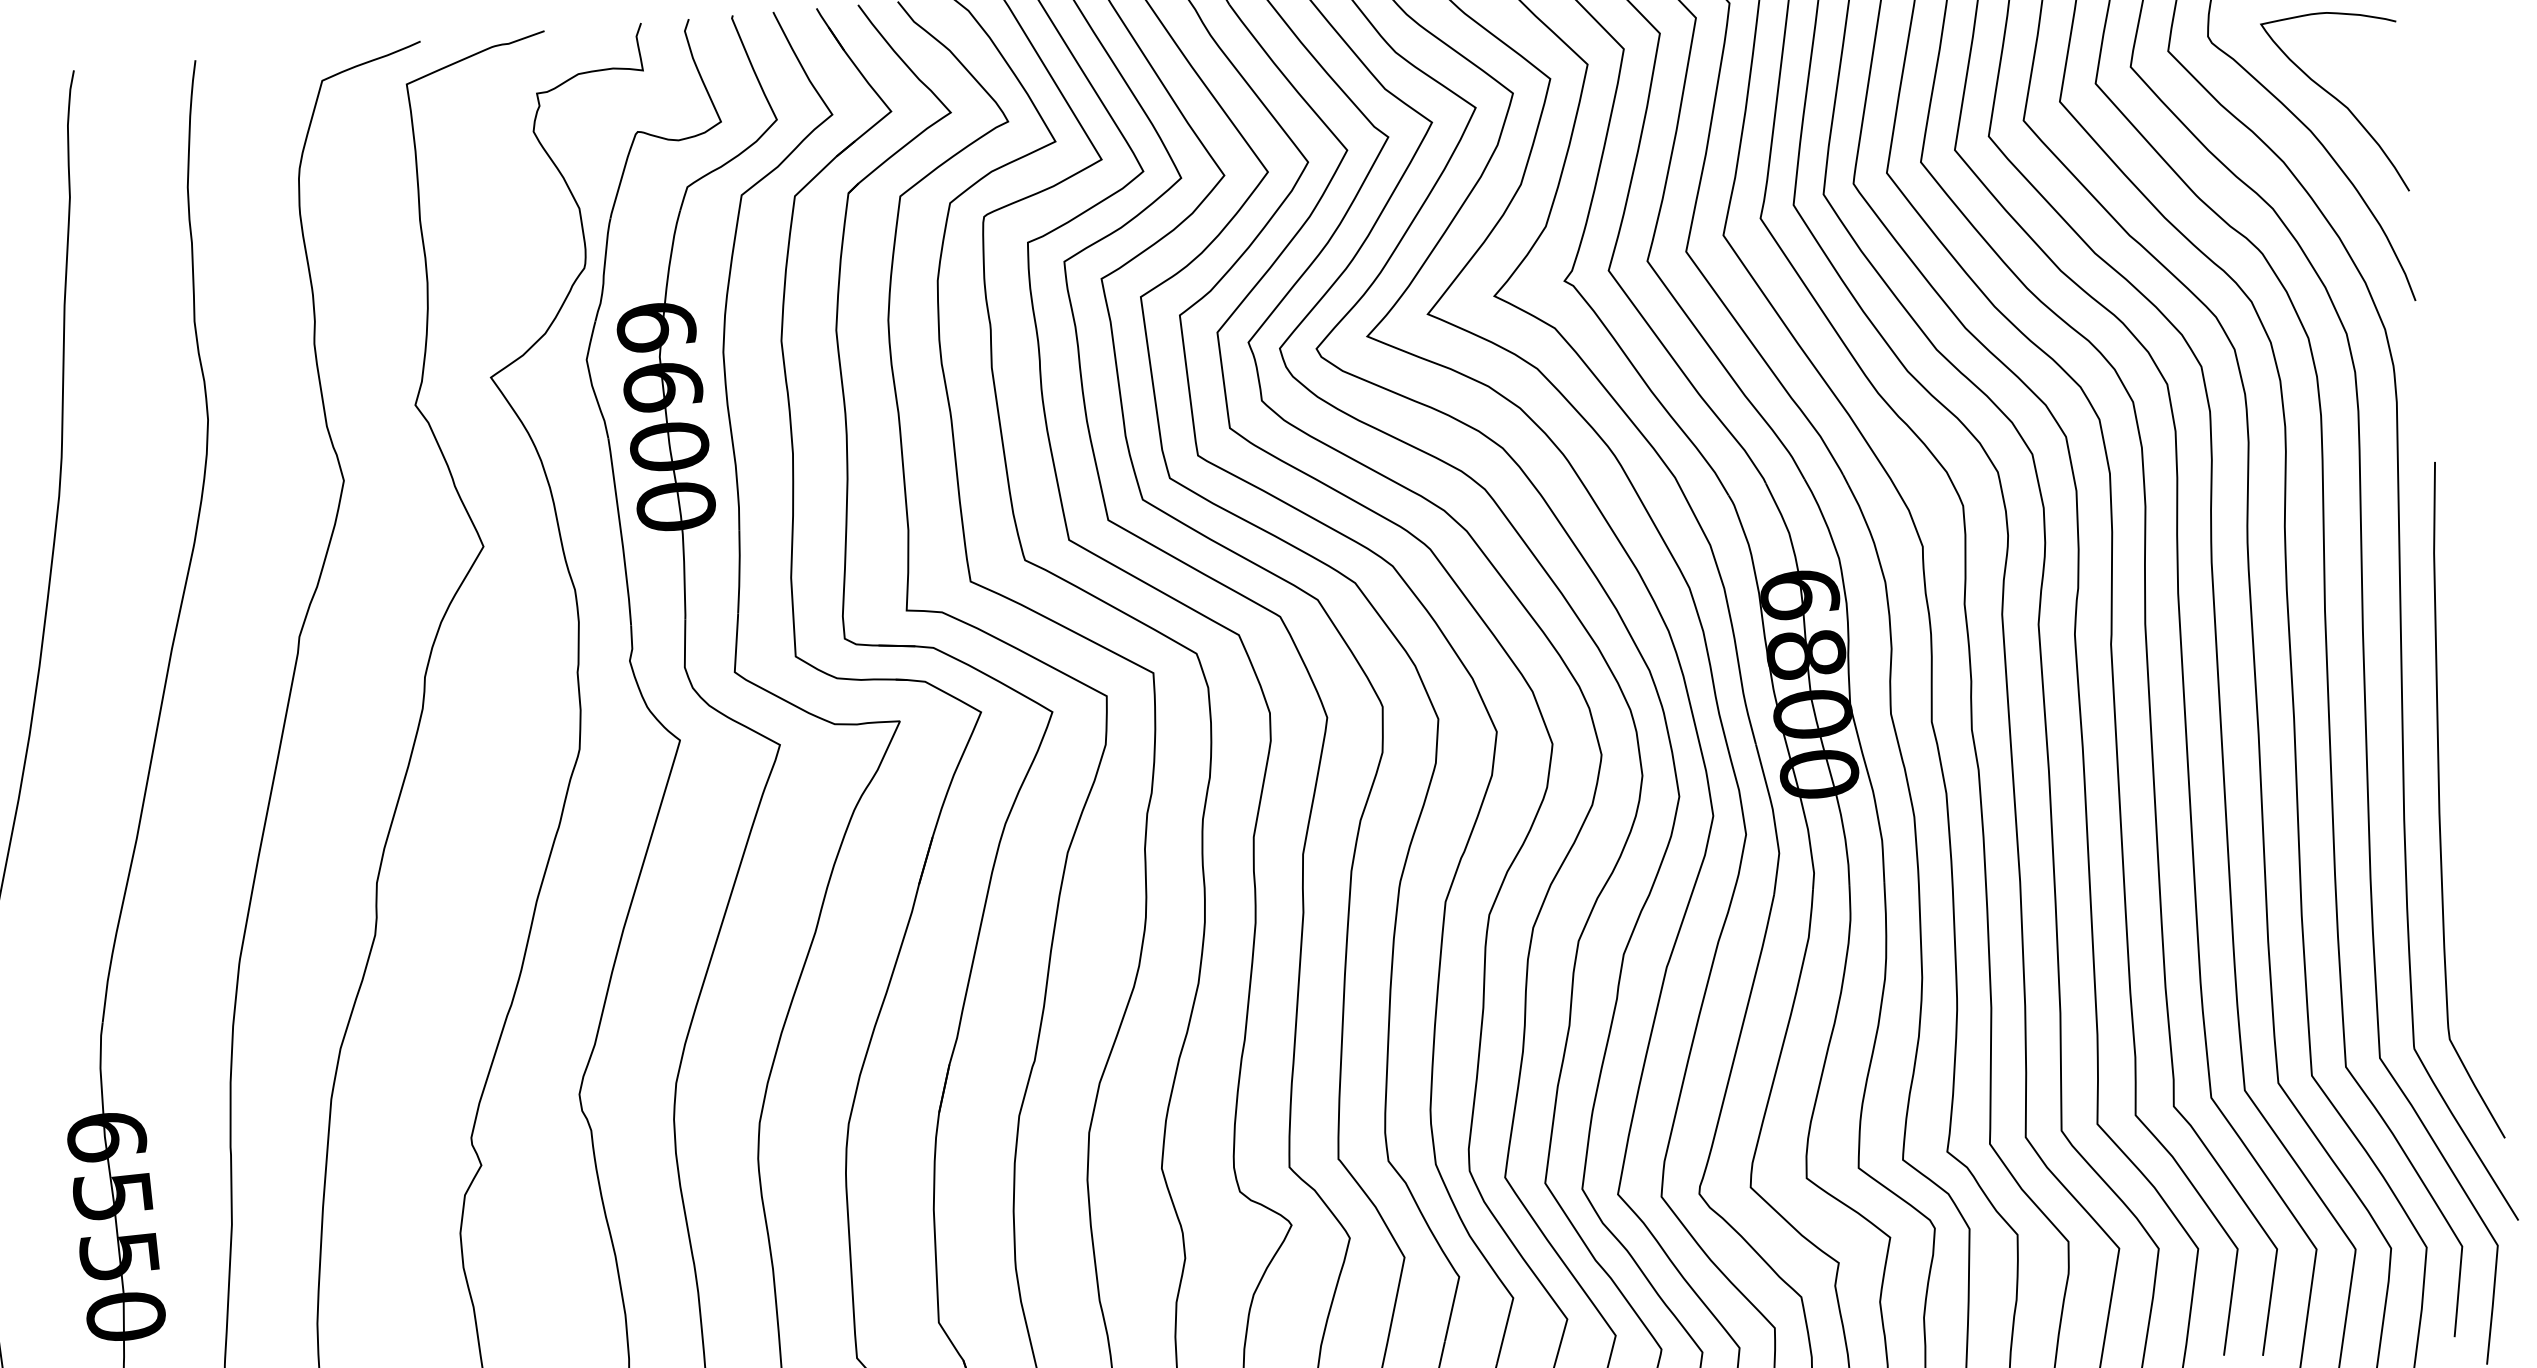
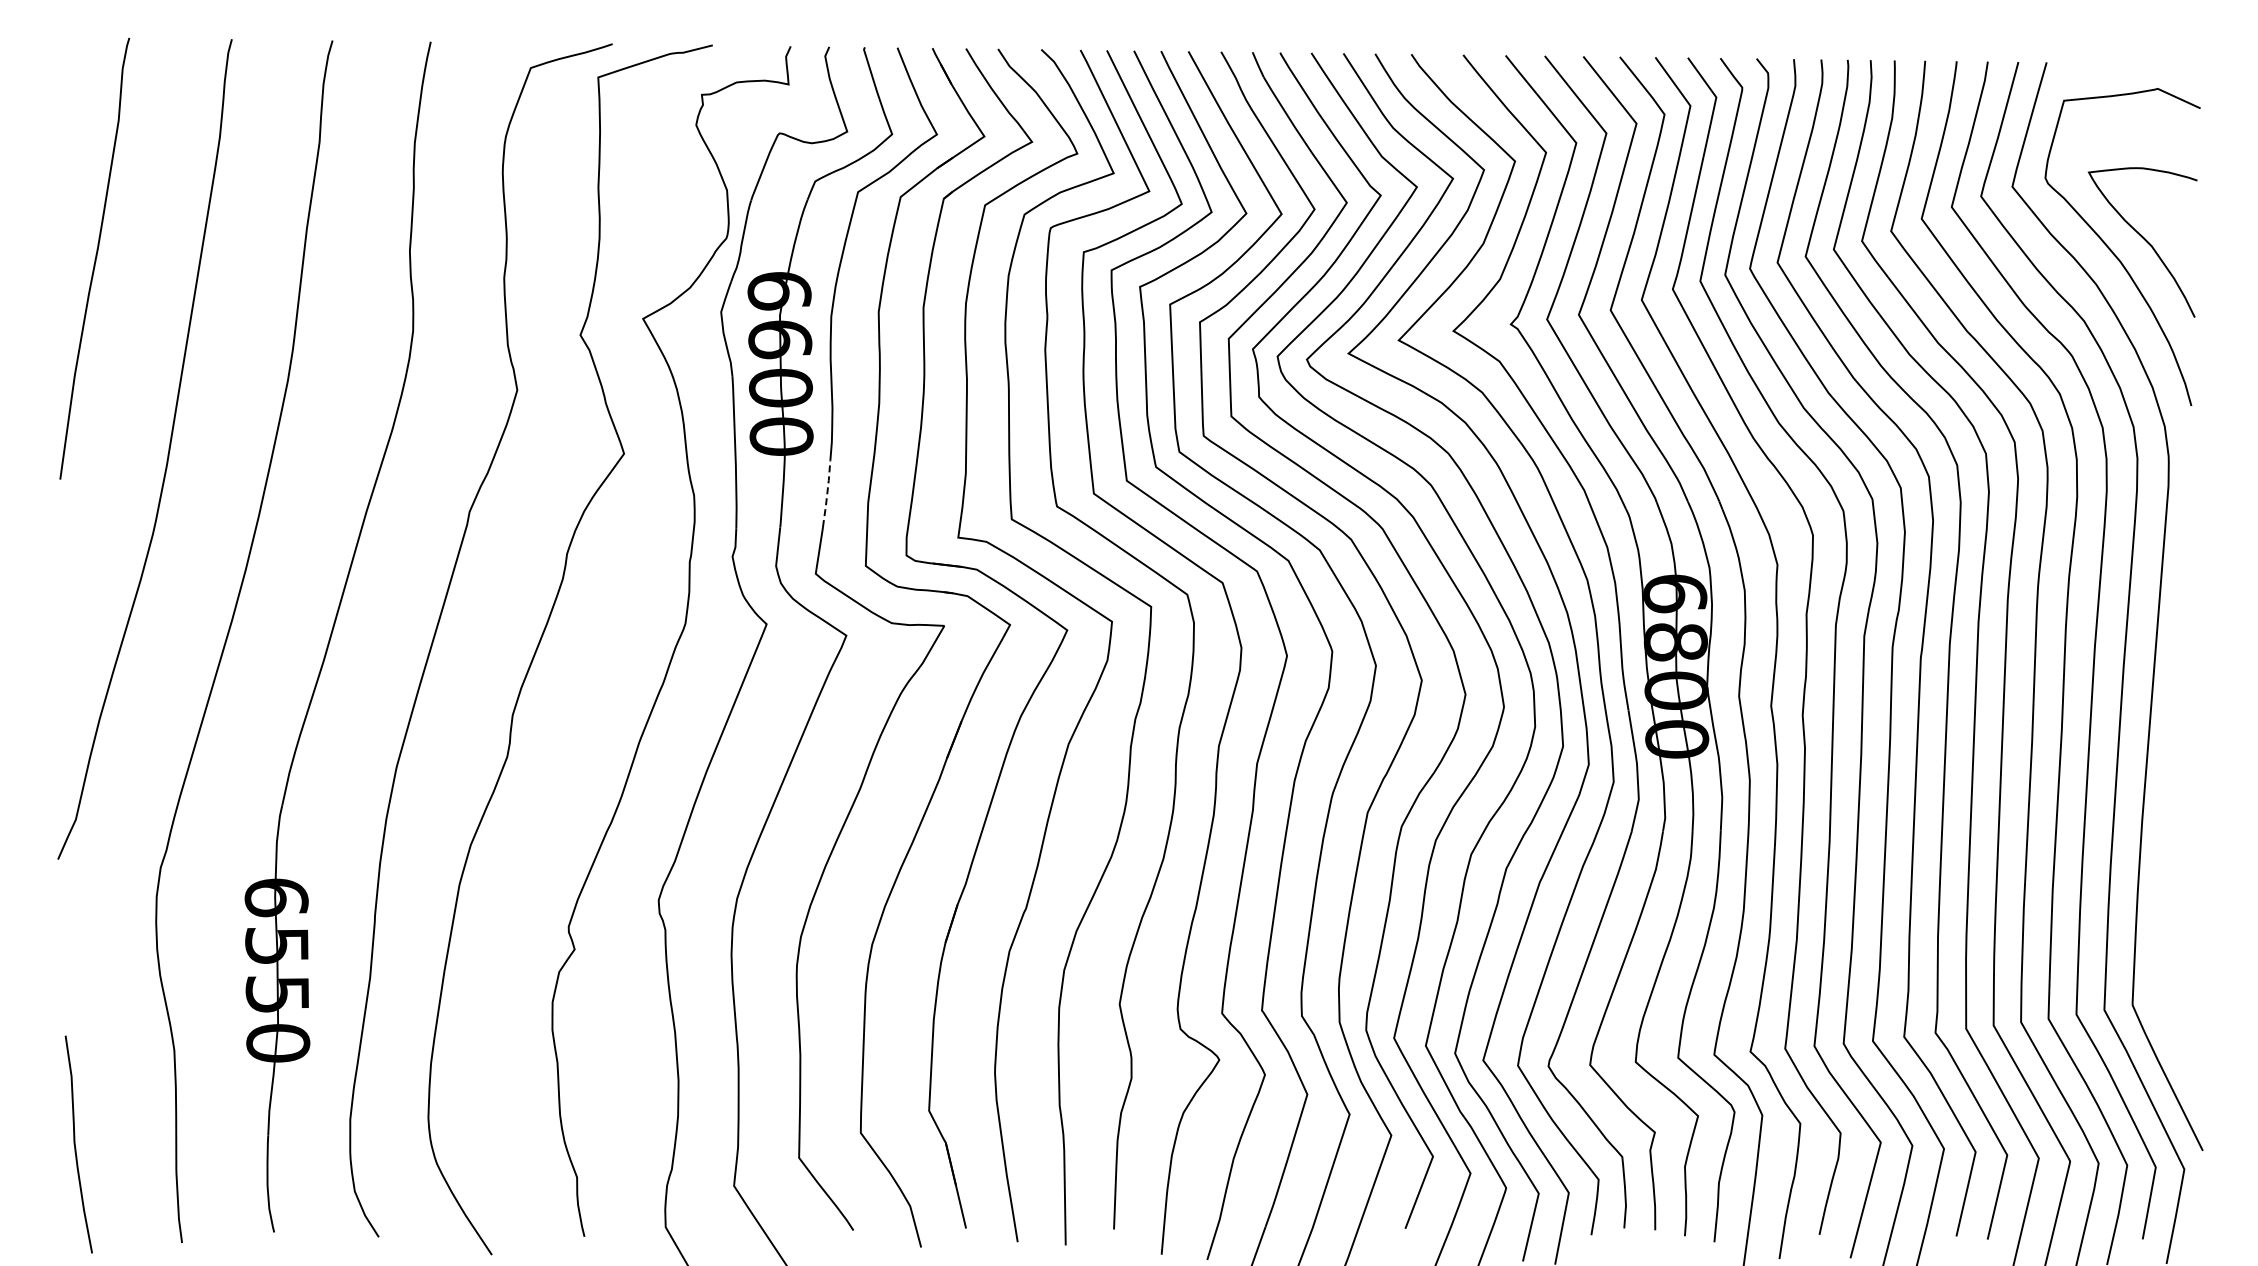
line: (739, 571) -> (827, 493), solid -> dashed
curve: (2440, 803) -> (2172, 810), removed

